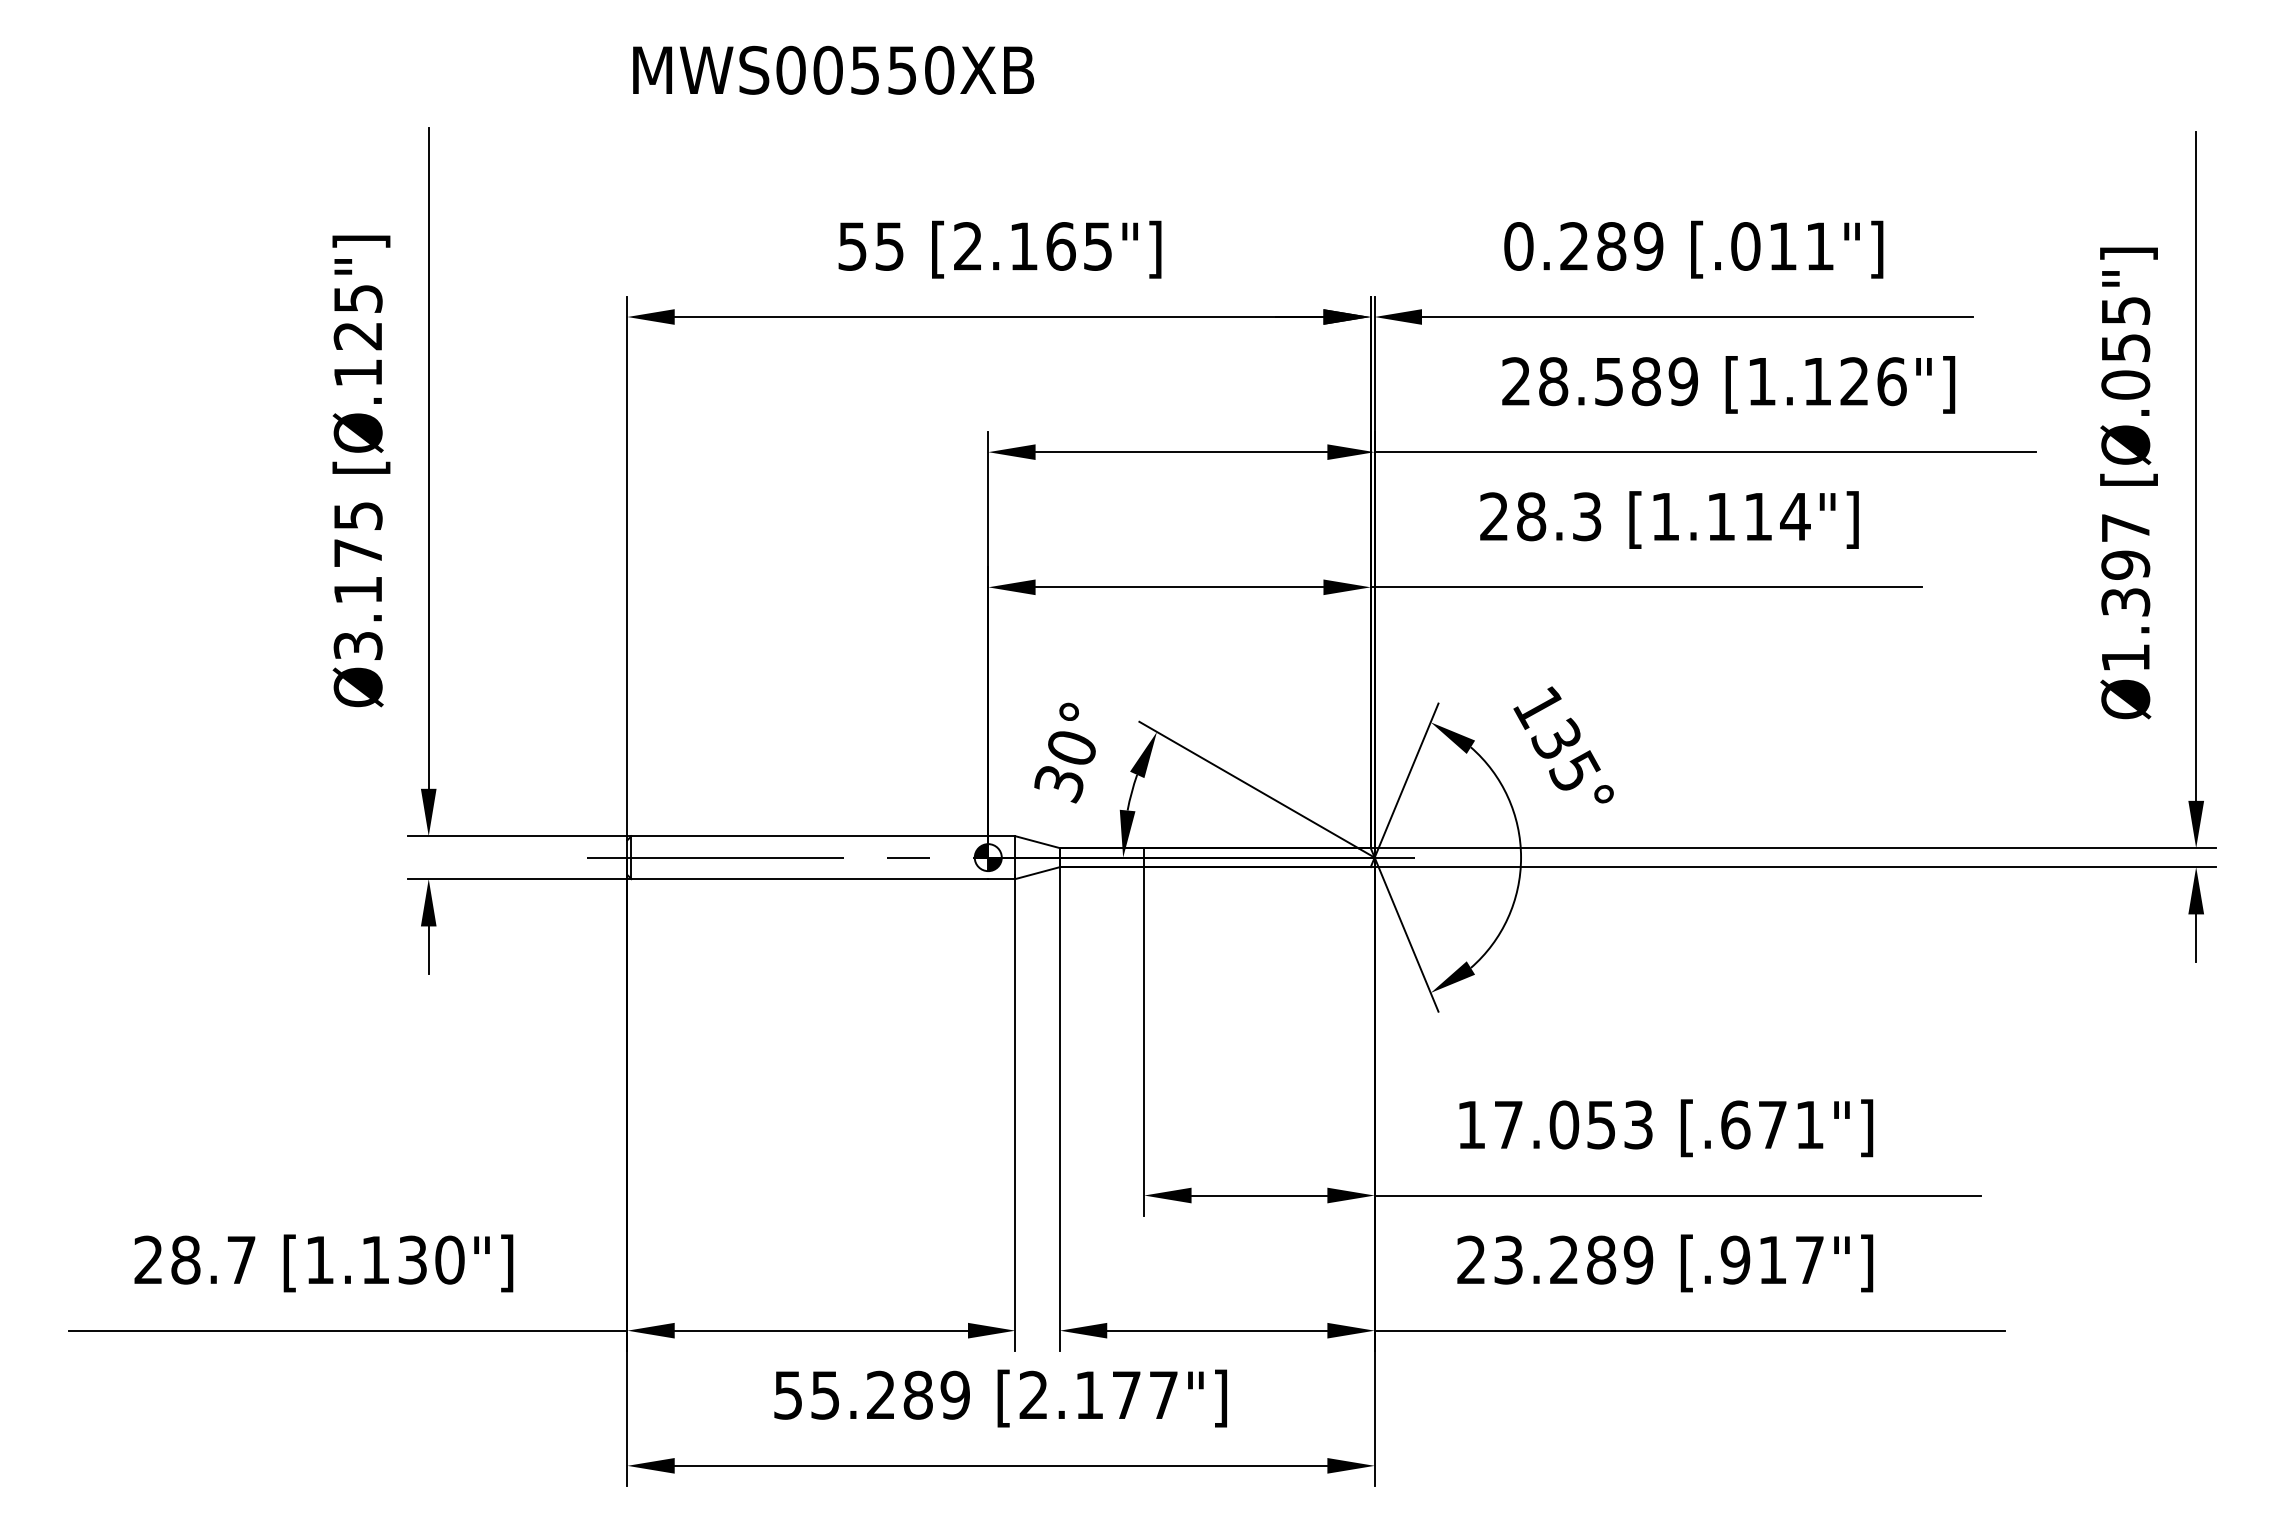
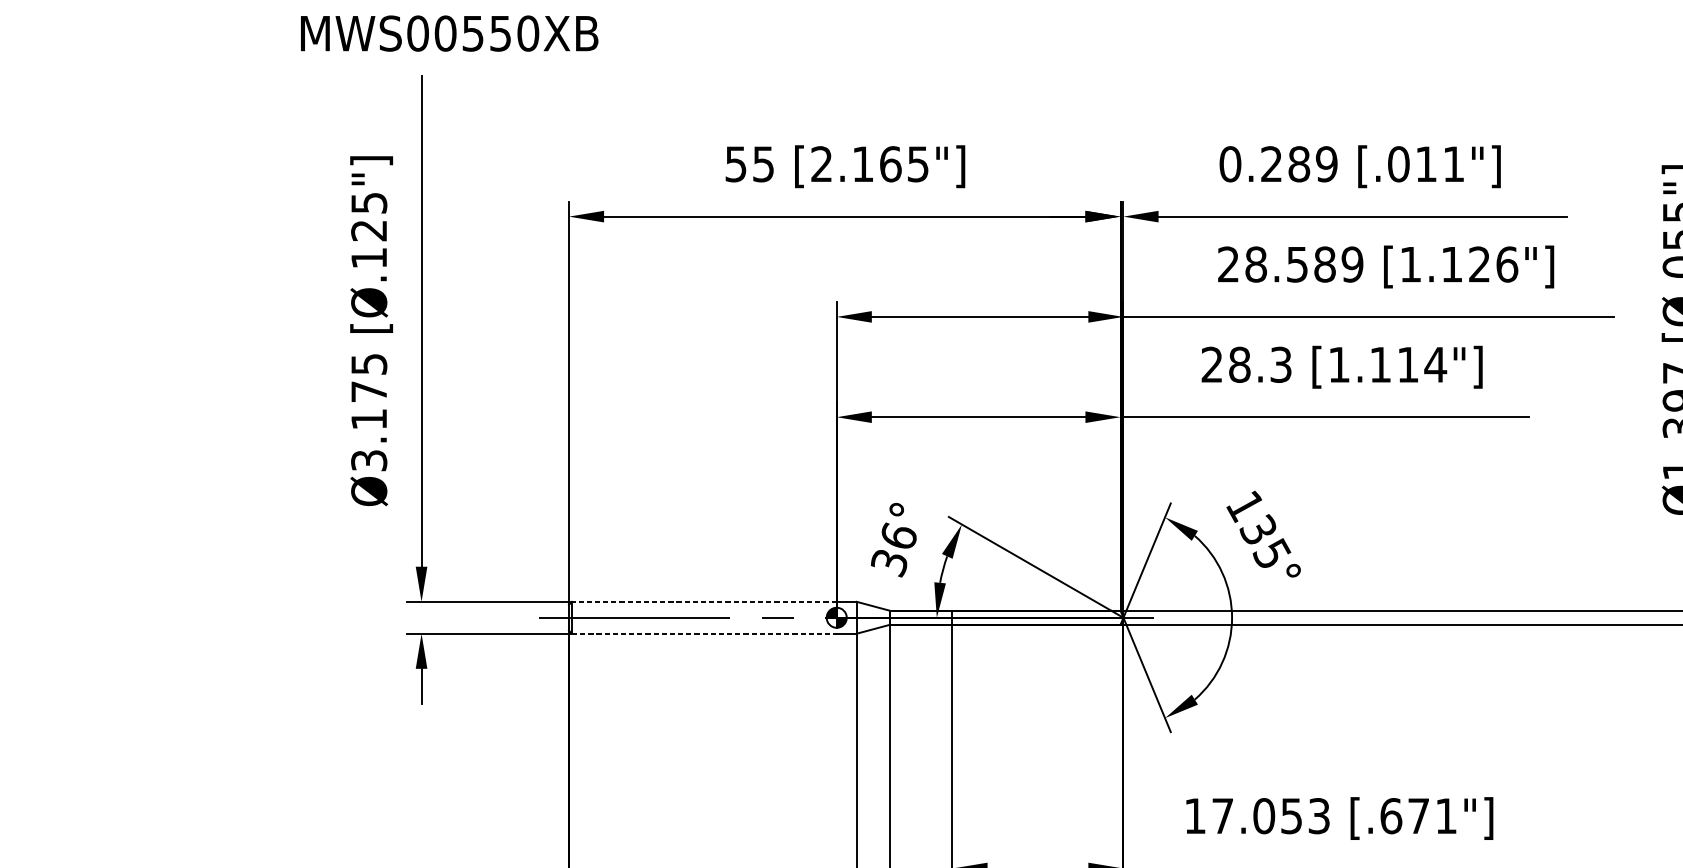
text: (833, 69) -> (449, 32), moved
text: (1072, 746) -> (899, 535), 30° -> 36°
line: (809, 836) -> (704, 602), solid -> dashed
line: (810, 879) -> (704, 633), solid -> dashed

